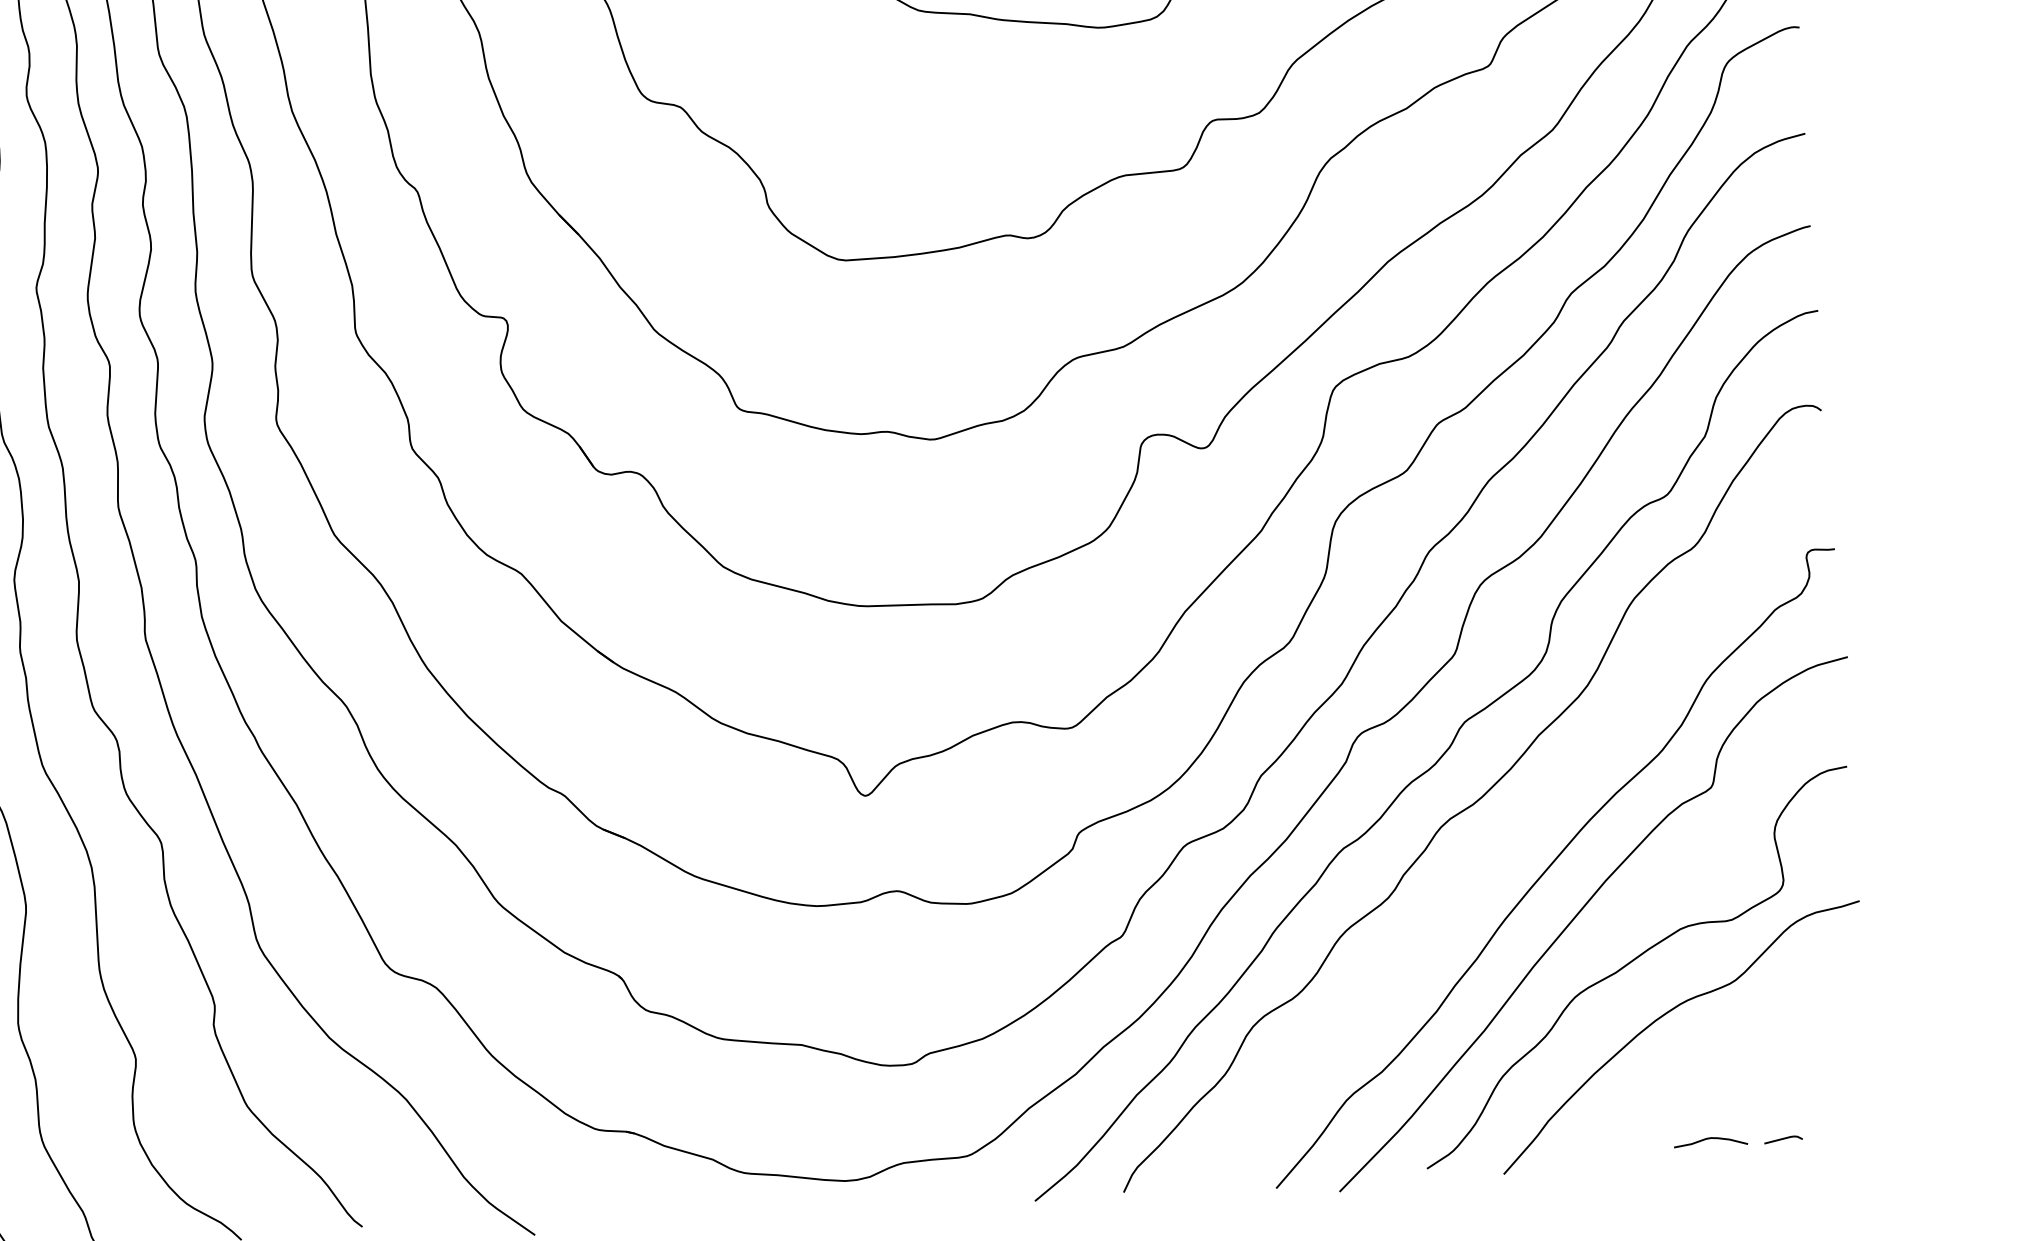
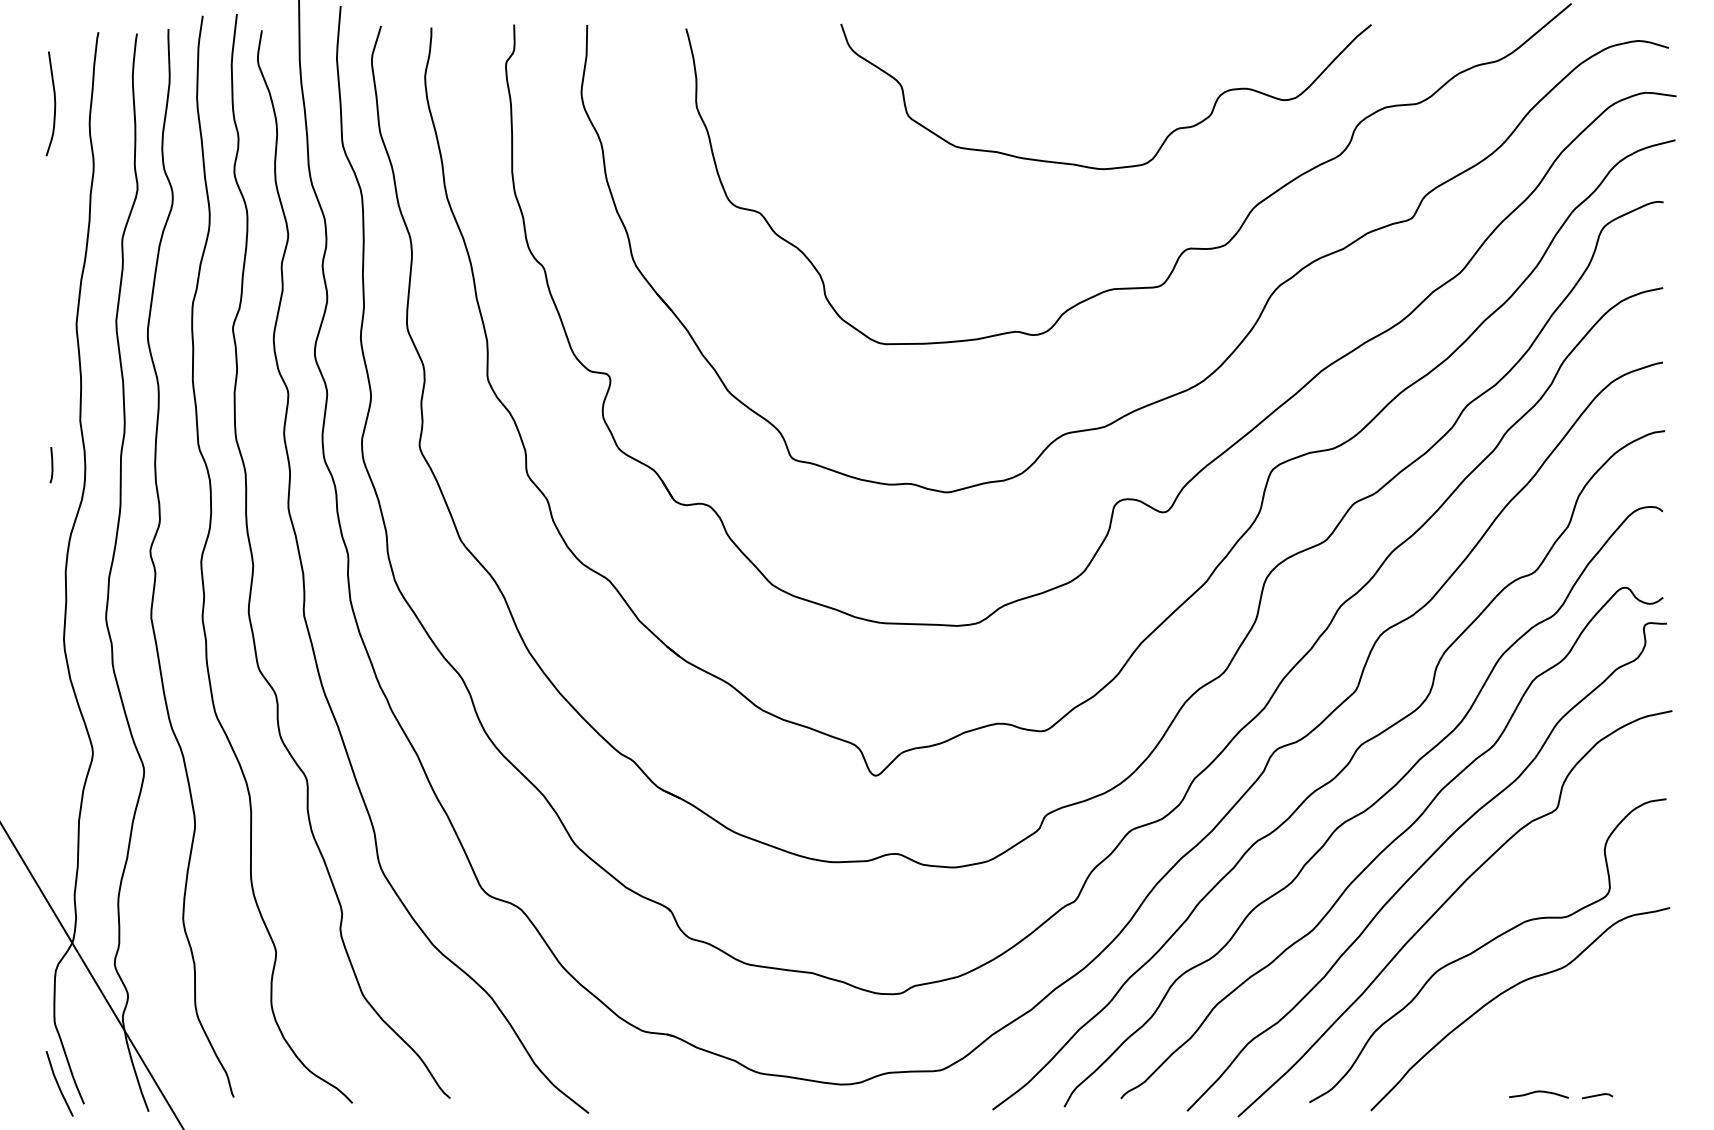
curve: (1509, 840) -> (1391, 842), added

